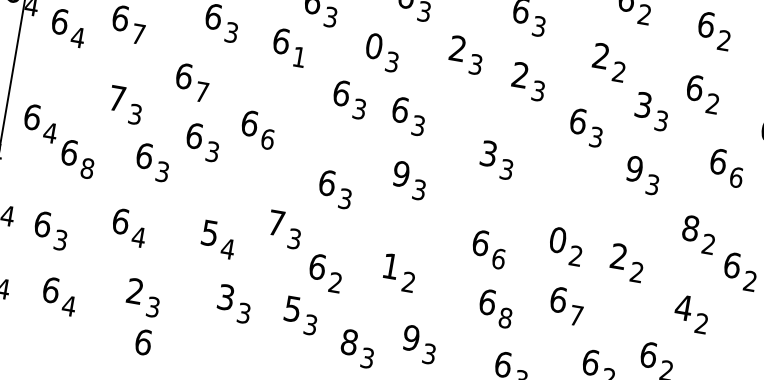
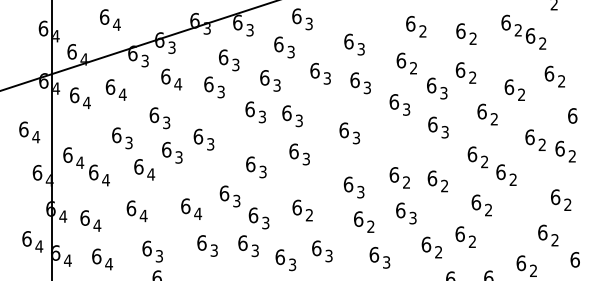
text: (138, 33) -> (122, 94), 7 -> 4
text: (232, 33) -> (178, 84), 3 -> 4
text: (373, 45) -> (264, 77), 0 -> 6
text: (457, 48) -> (314, 70), 2 -> 6
text: (298, 56) -> (220, 91), 1 -> 3
text: (601, 56) -> (401, 60), 2 -> 6
text: (519, 75) -> (354, 80), 2 -> 6
text: (201, 91) -> (166, 122), 7 -> 3
text: (116, 98) -> (116, 135), 7 -> 6
text: (643, 105) -> (431, 85), 3 -> 6
text: (267, 139) -> (210, 144), 6 -> 3
text: (487, 153) -> (343, 130), 3 -> 6
text: (86, 167) -> (105, 179), 8 -> 4
text: (634, 168) -> (432, 124), 9 -> 6
text: (163, 171) -> (151, 174), 3 -> 4
text: (400, 174) -> (293, 151), 9 -> 6
text: (736, 177) -> (494, 119), 6 -> 2
text: (276, 223) -> (224, 193), 7 -> 6
text: (690, 228) -> (472, 154), 8 -> 6
text: (209, 233) -> (185, 206), 5 -> 6
text: (60, 239) -> (97, 225), 3 -> 4
text: (558, 239) -> (394, 174), 0 -> 6
text: (619, 256) -> (432, 178), 2 -> 6
text: (498, 257) -> (360, 191), 6 -> 3
text: (389, 265) -> (296, 207), 1 -> 6
text: (334, 283) -> (265, 223), 2 -> 3
text: (134, 290) -> (146, 248), 2 -> 6
text: (225, 296) -> (201, 242), 3 -> 6
text: (292, 307) -> (242, 242), 5 -> 6
text: (684, 307) -> (476, 202), 4 -> 6
text: (575, 314) -> (412, 217), 7 -> 3
text: (504, 317) -> (370, 226), 8 -> 2
text: (410, 338) -> (316, 248), 9 -> 6
text: (348, 340) -> (279, 256), 8 -> 6

